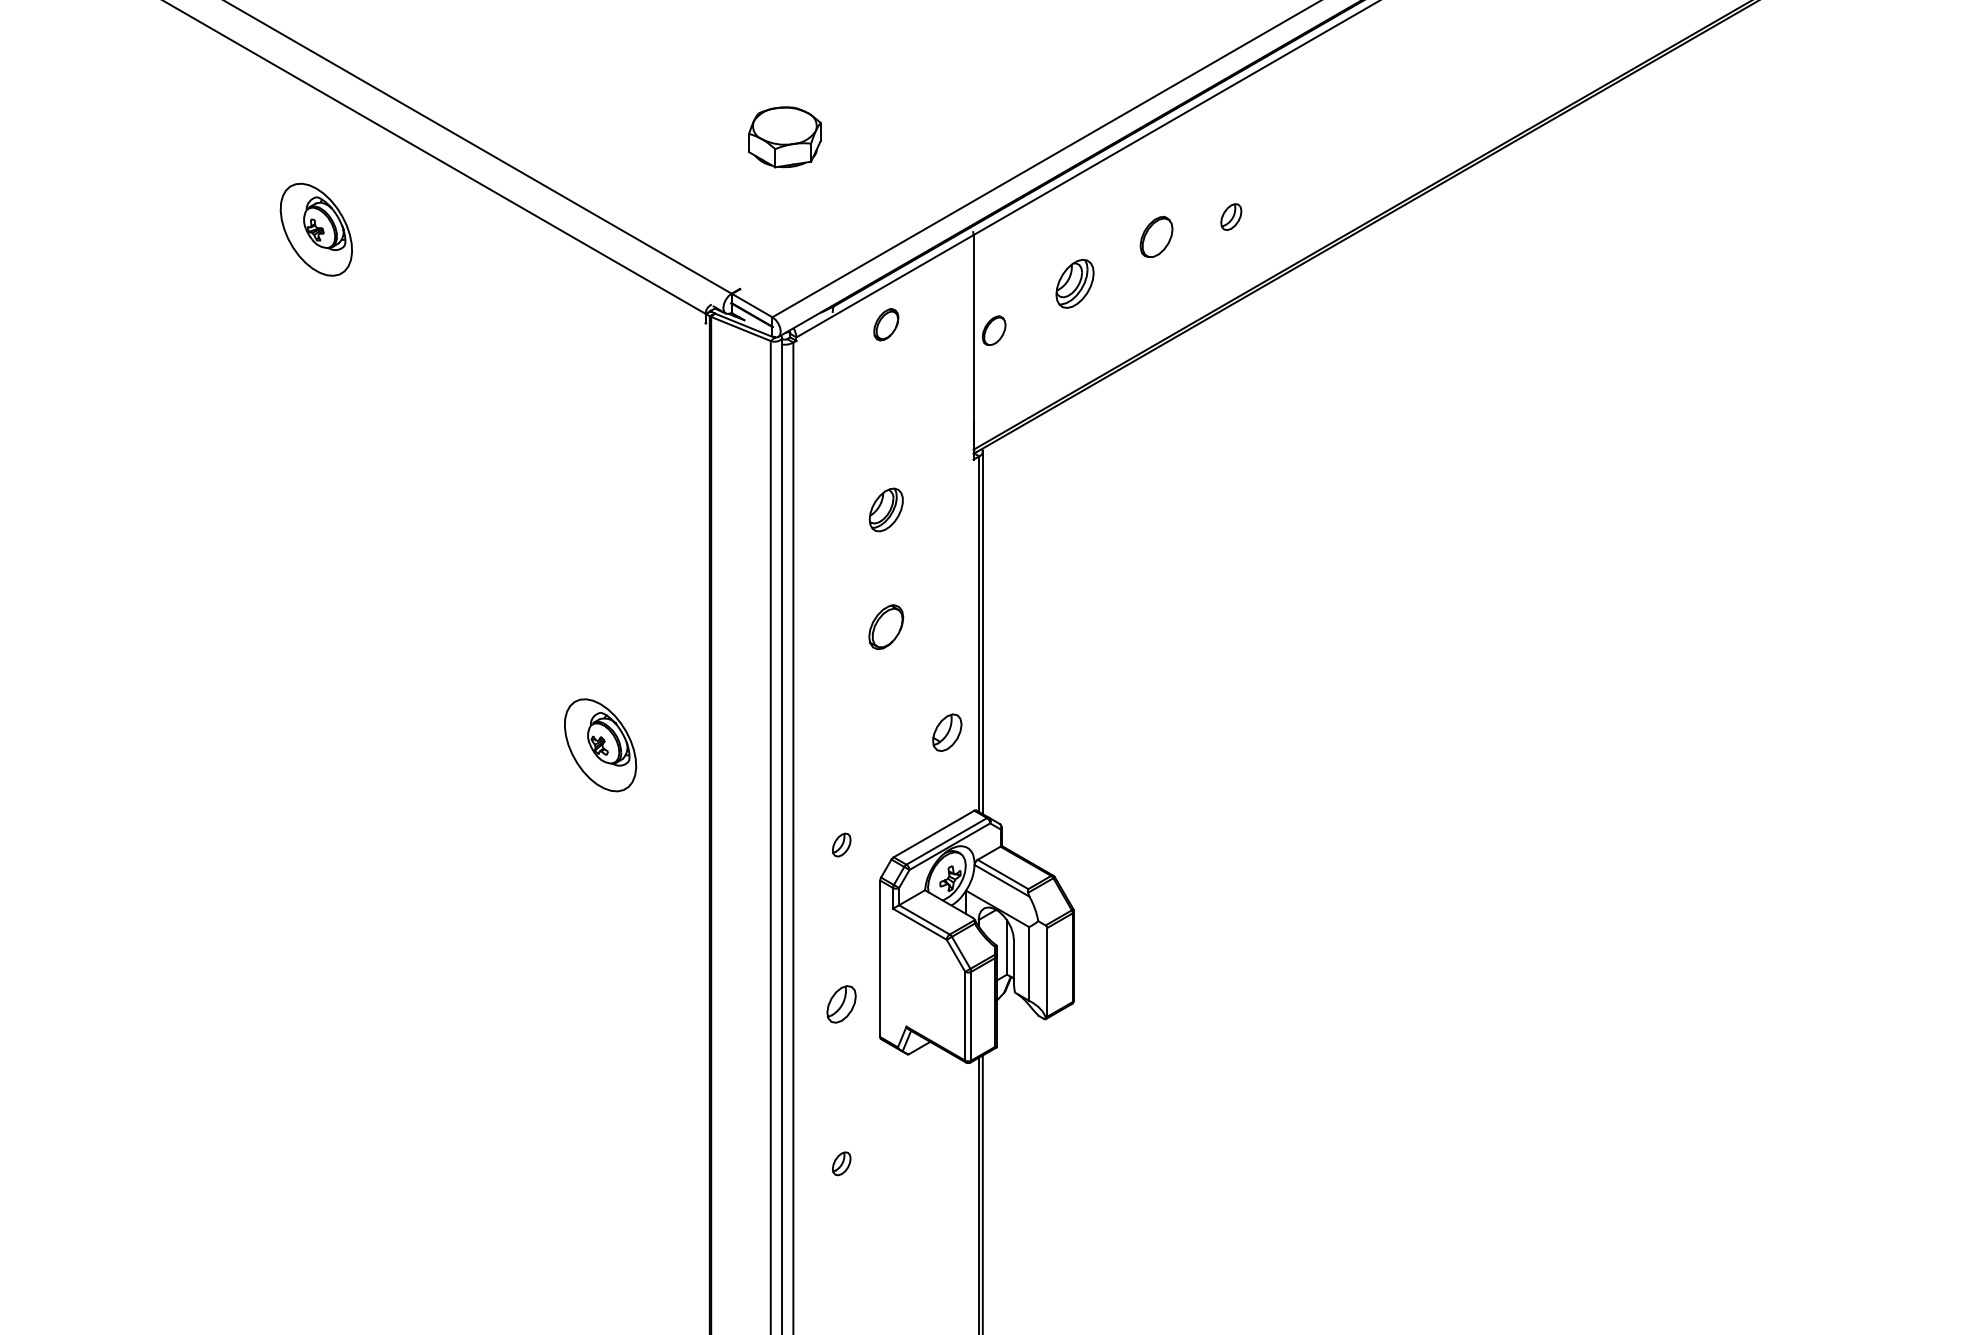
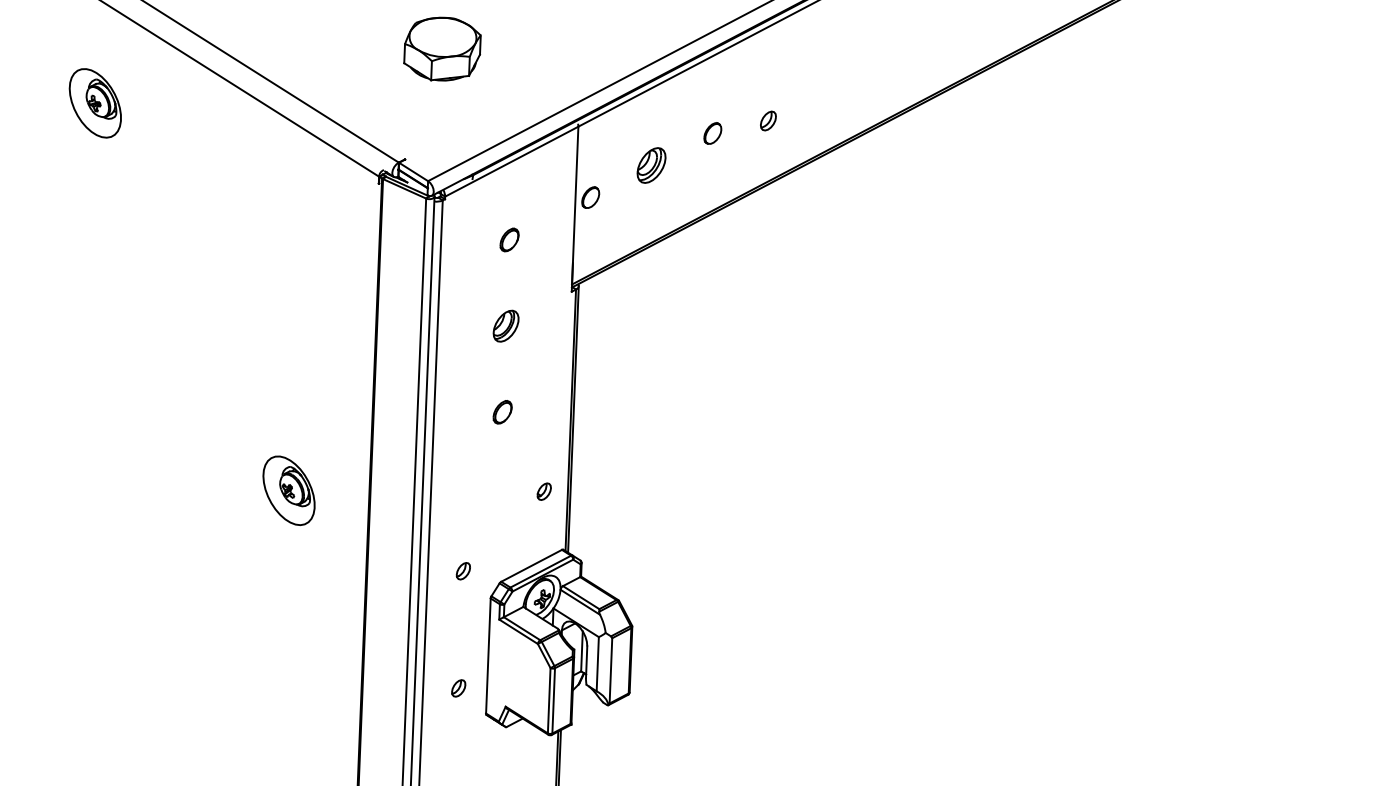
part: (784, 137) -> (442, 49), size x1.43
part: (1156, 236) -> (712, 133), size x0.71
part: (886, 324) -> (509, 239), moved
part: (886, 626) -> (502, 411), size x0.71
part: (946, 732) -> (543, 491), size x0.62
part: (841, 1004) -> (458, 688), size x0.62

